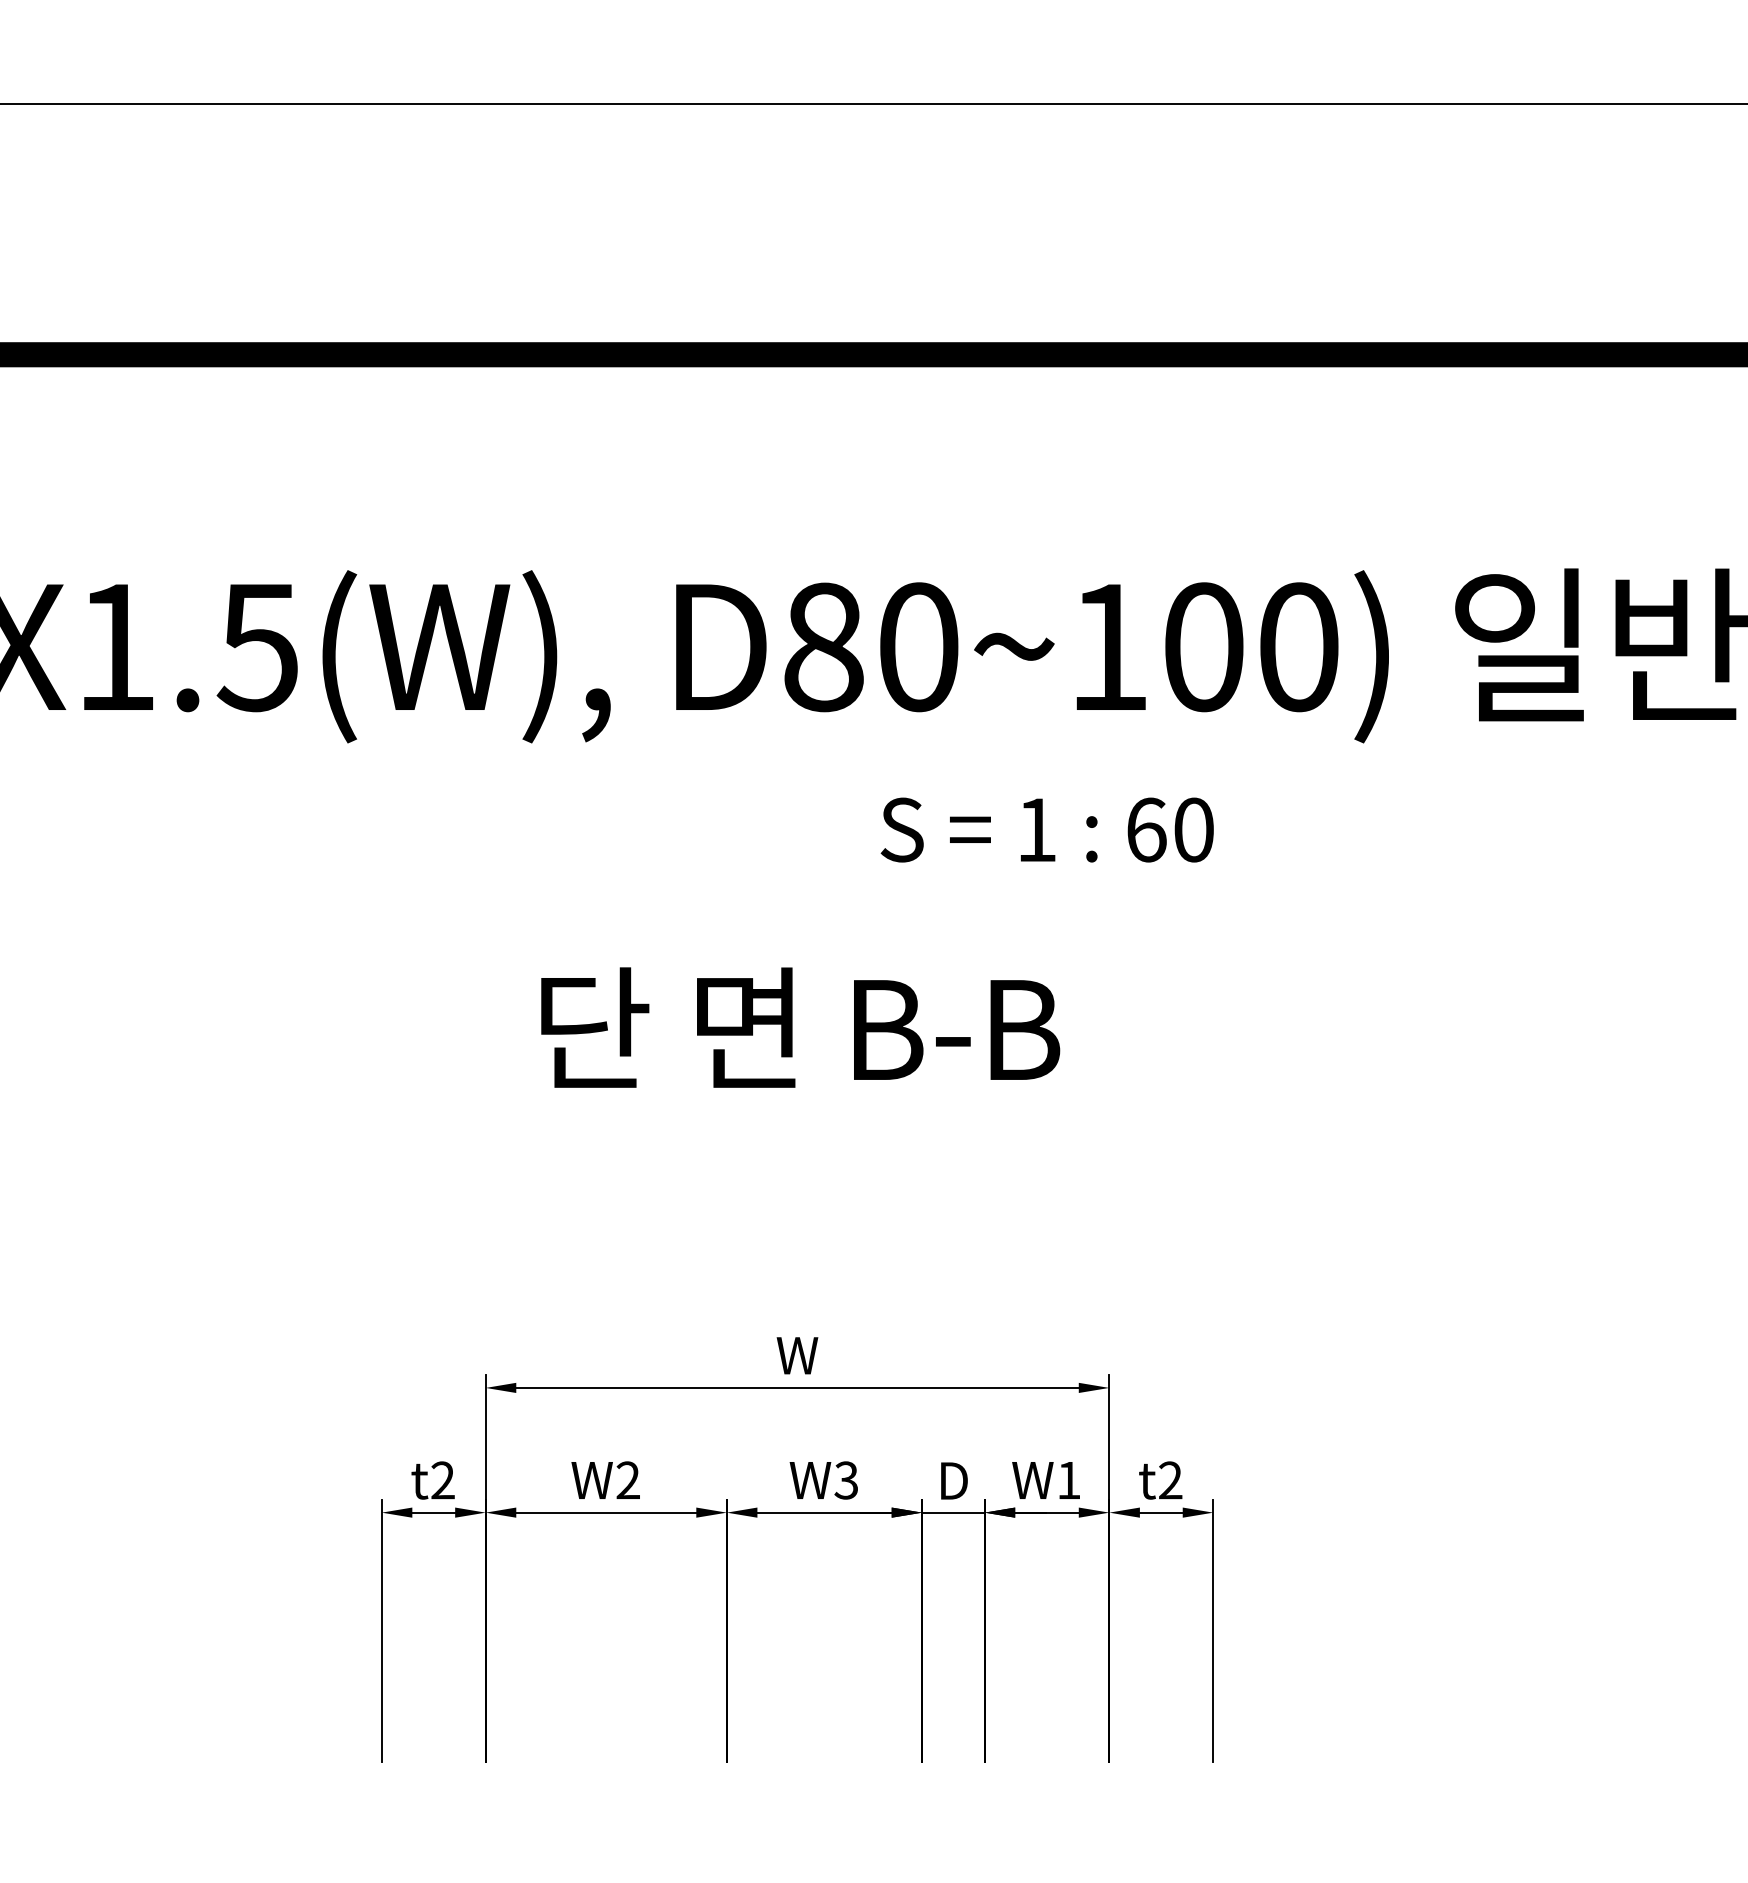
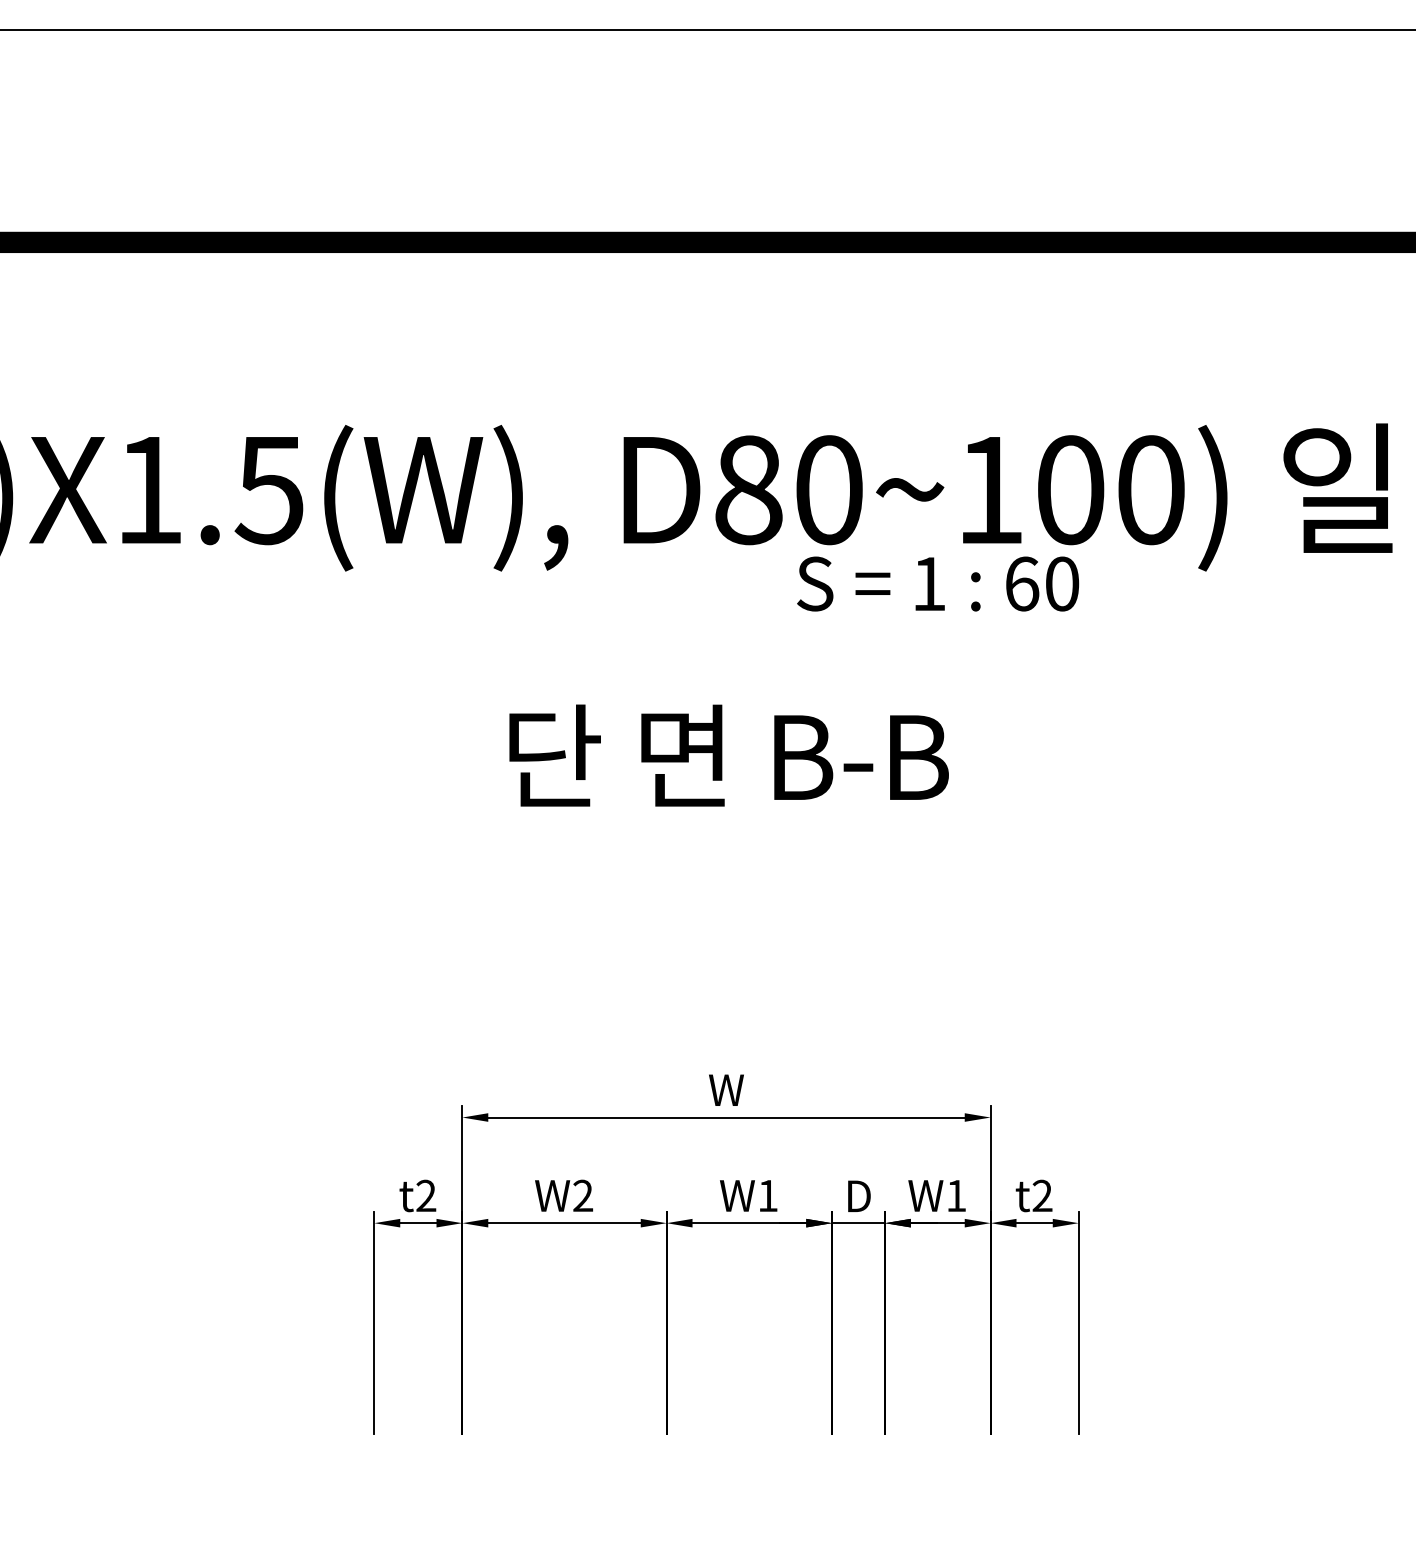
text: (1046, 829) -> (937, 583), moved
text: (800, 1027) -> (729, 755), moved
text: (845, 1480) -> (767, 1195), W3 -> W1

